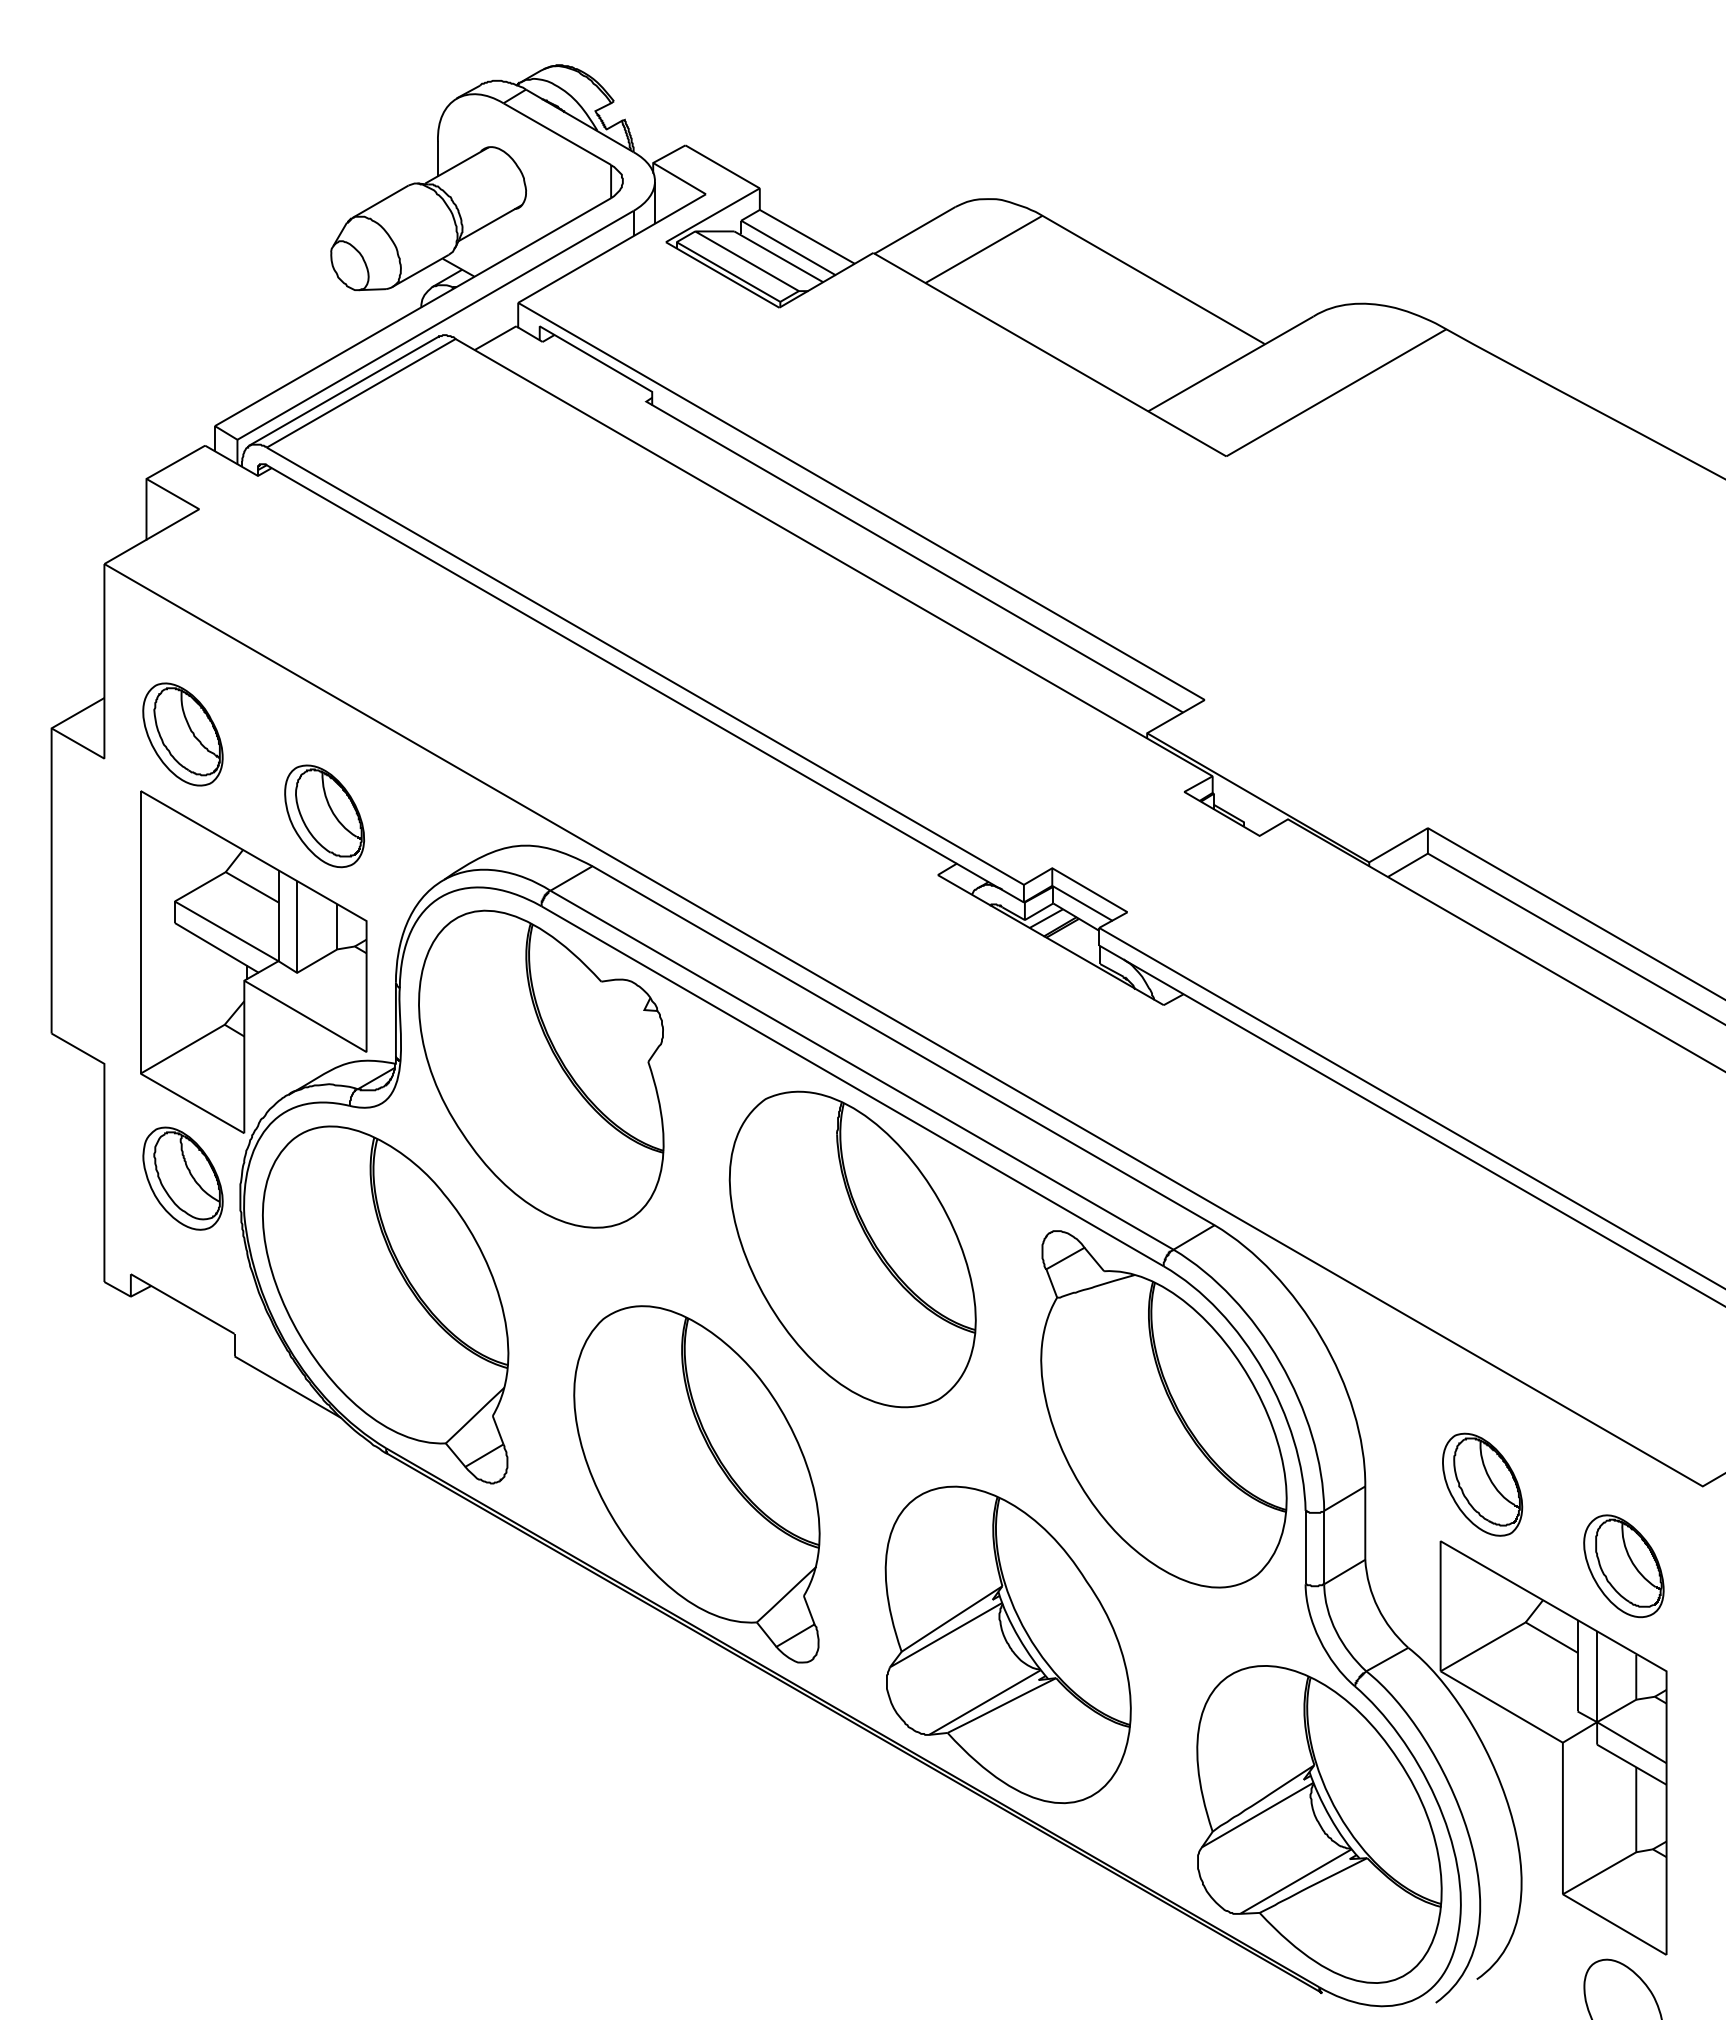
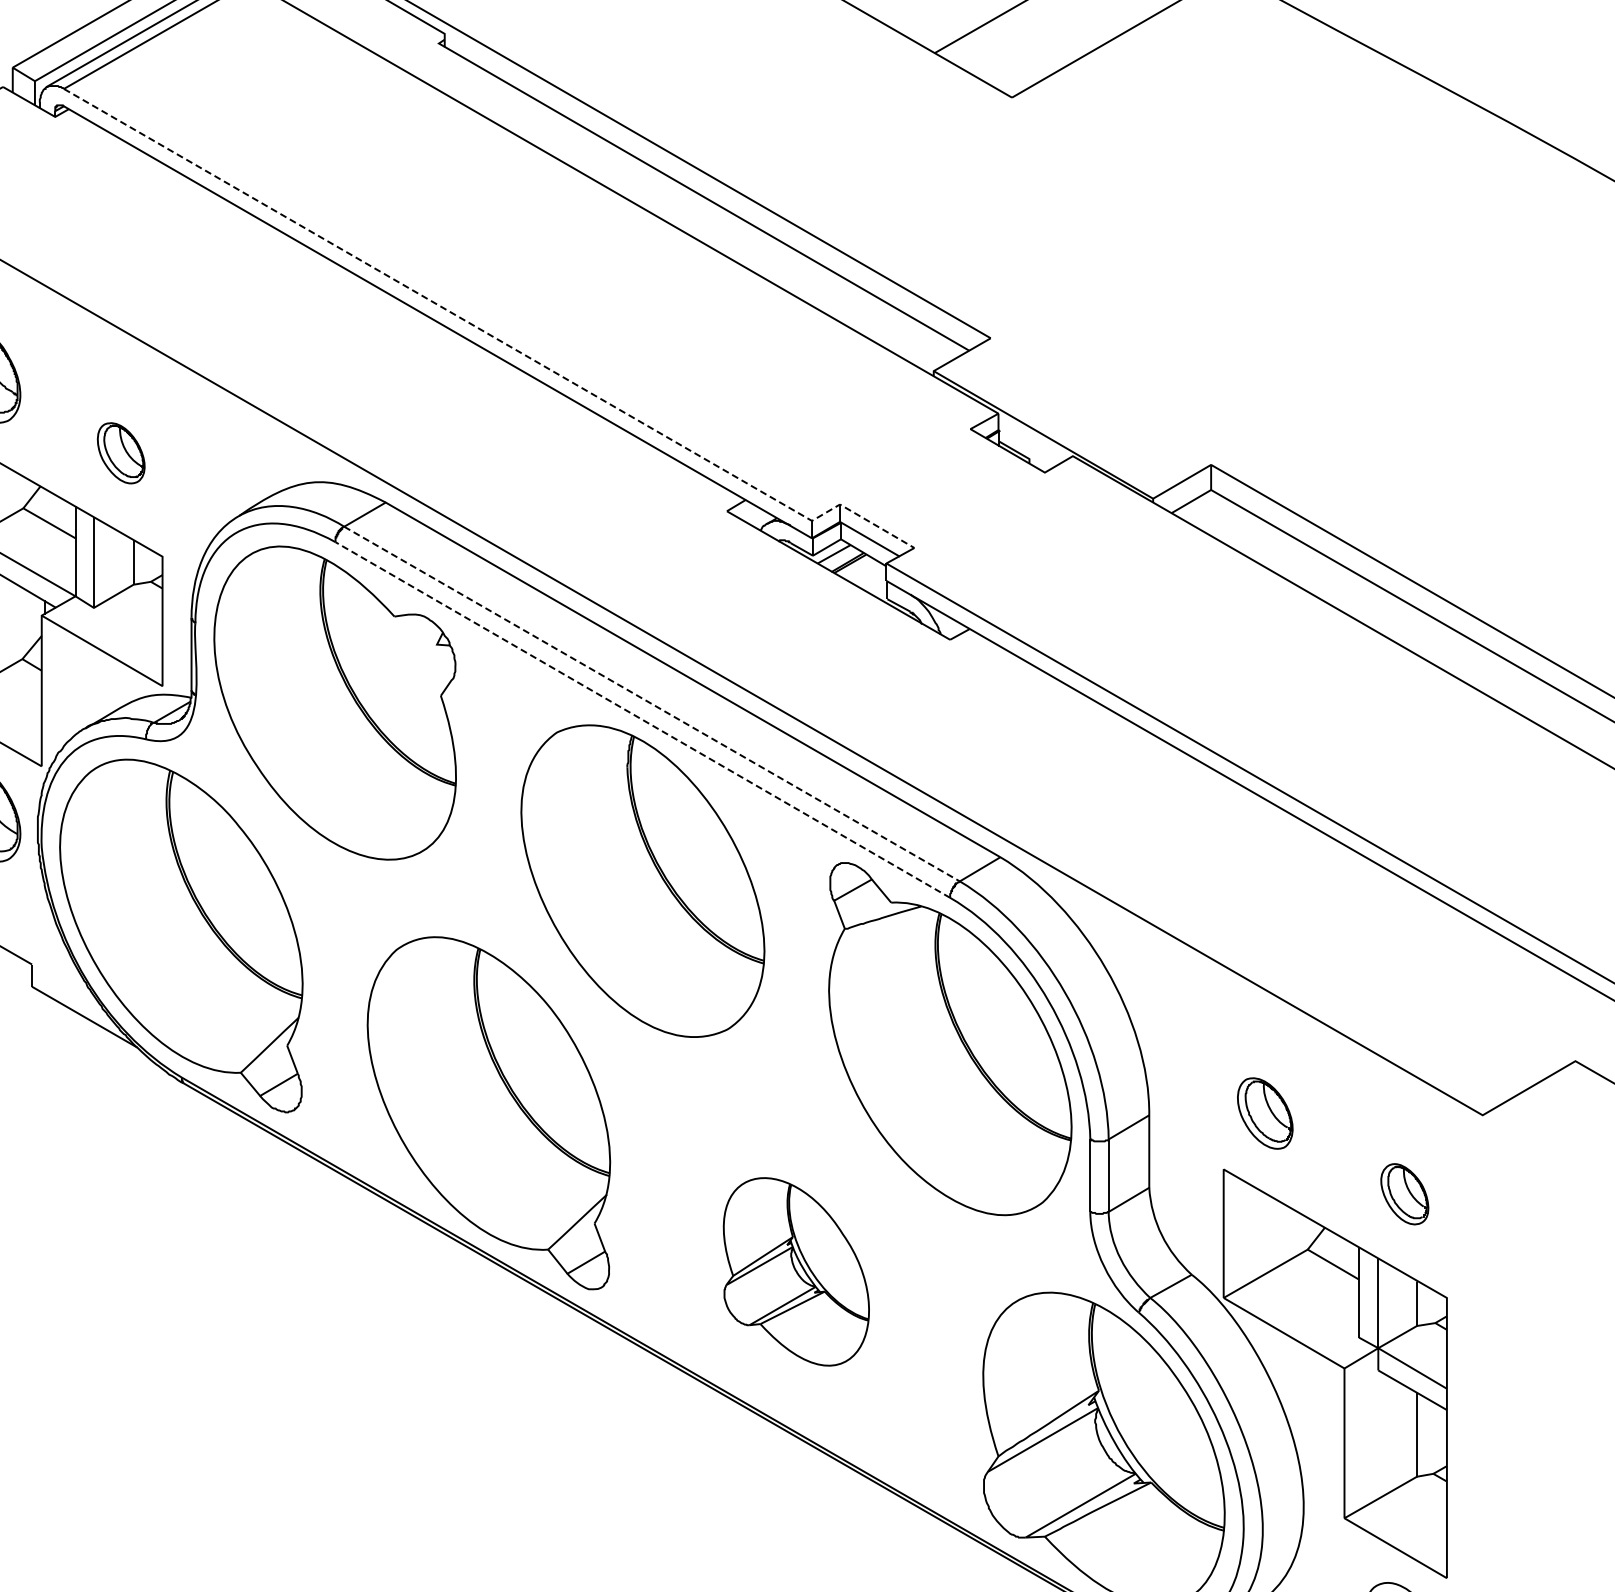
line: (698, 696) -> (490, 334), solid -> dashed
part: (324, 816) -> (120, 453), size x0.6
line: (862, 1070) -> (652, 704), solid -> dashed
line: (852, 1086) -> (642, 720), solid -> dashed
part: (1482, 1484) -> (1265, 1113), size x0.7
part: (1623, 1566) -> (1404, 1194), size x0.6
part: (1007, 1644) -> (795, 1271), size x0.6

